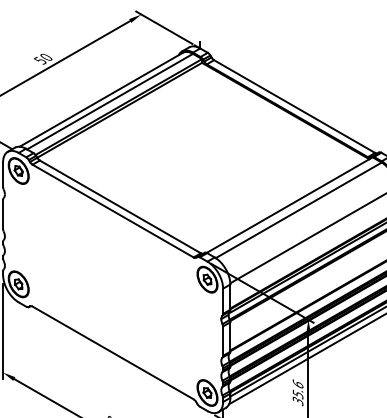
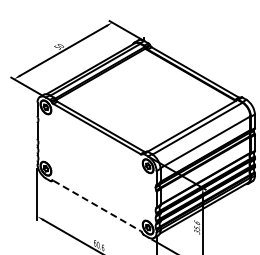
line: (113, 354) -> (97, 206), solid -> dashed

